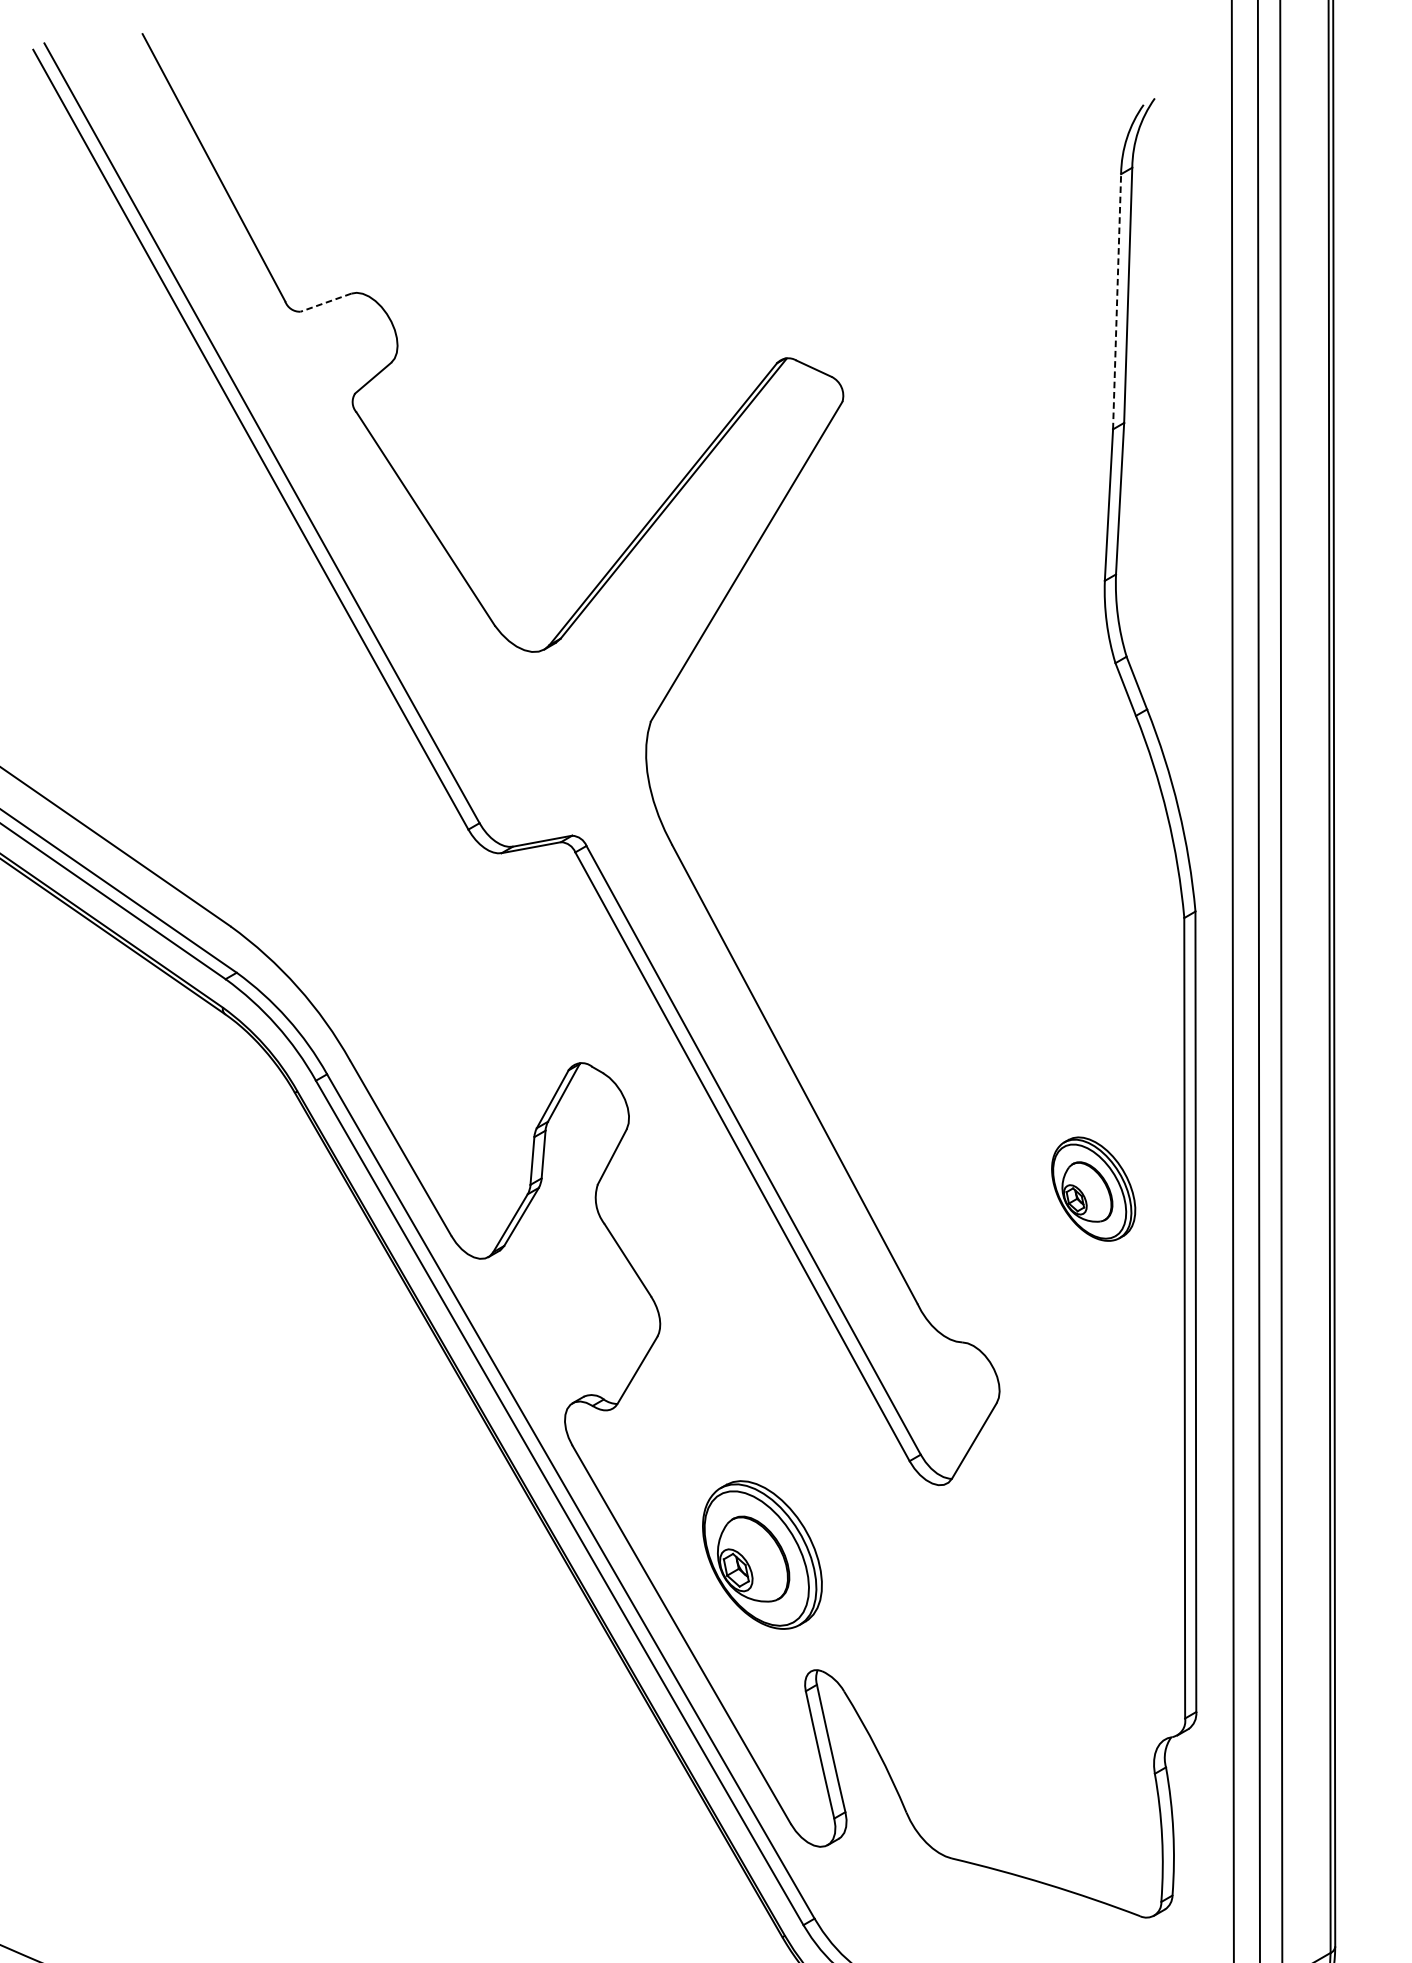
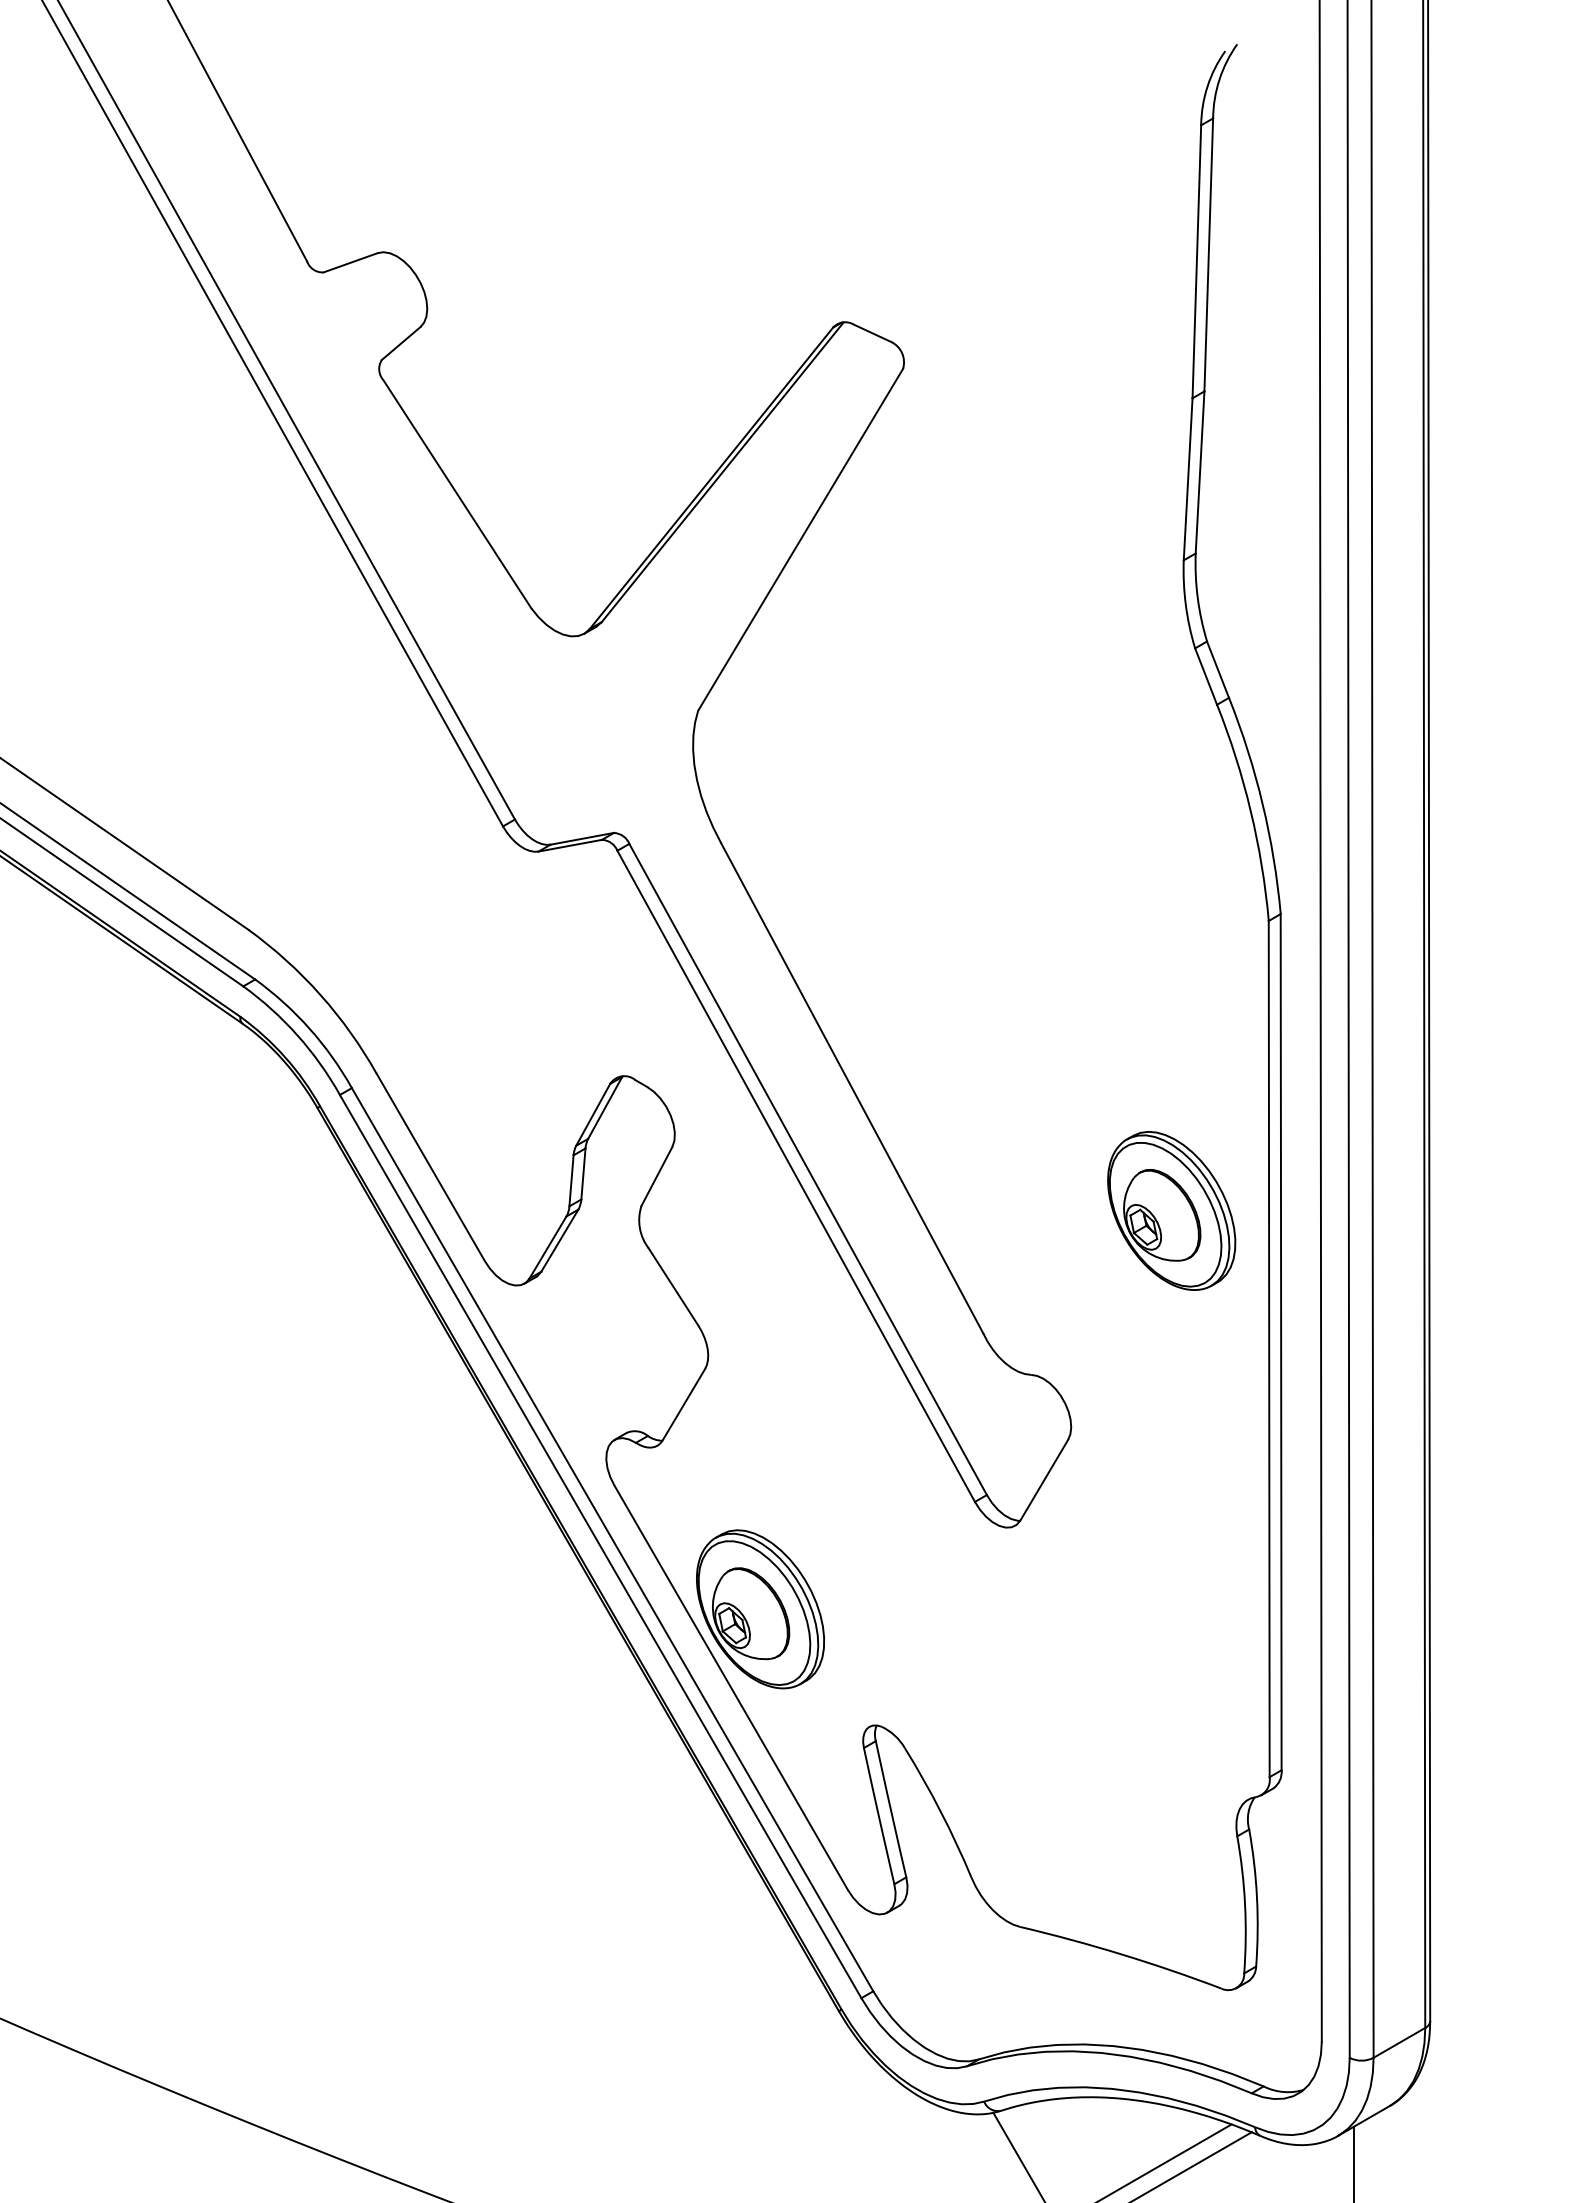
line: (1116, 301) -> (1196, 261), dashed -> solid
line: (325, 302) -> (350, 262), dashed -> solid
part: (1093, 1188) -> (1171, 1210), size x1.43
part: (762, 1555) -> (760, 1609), moved

